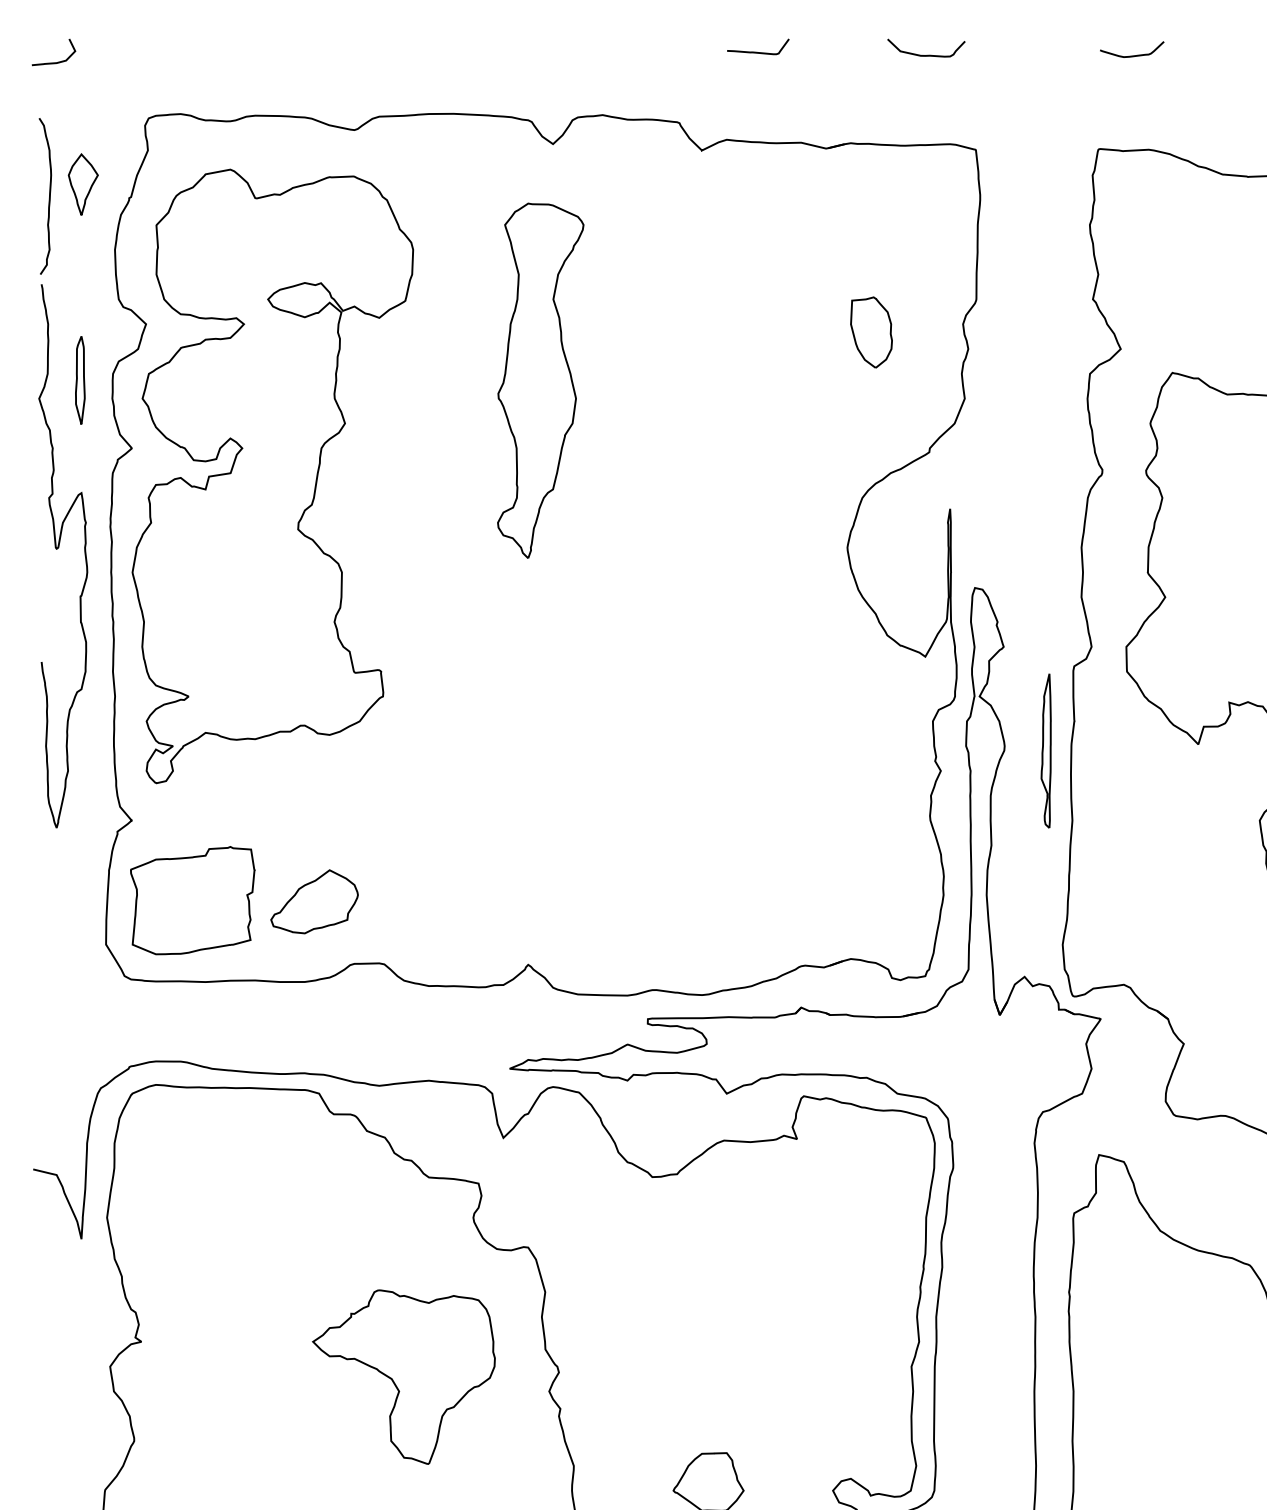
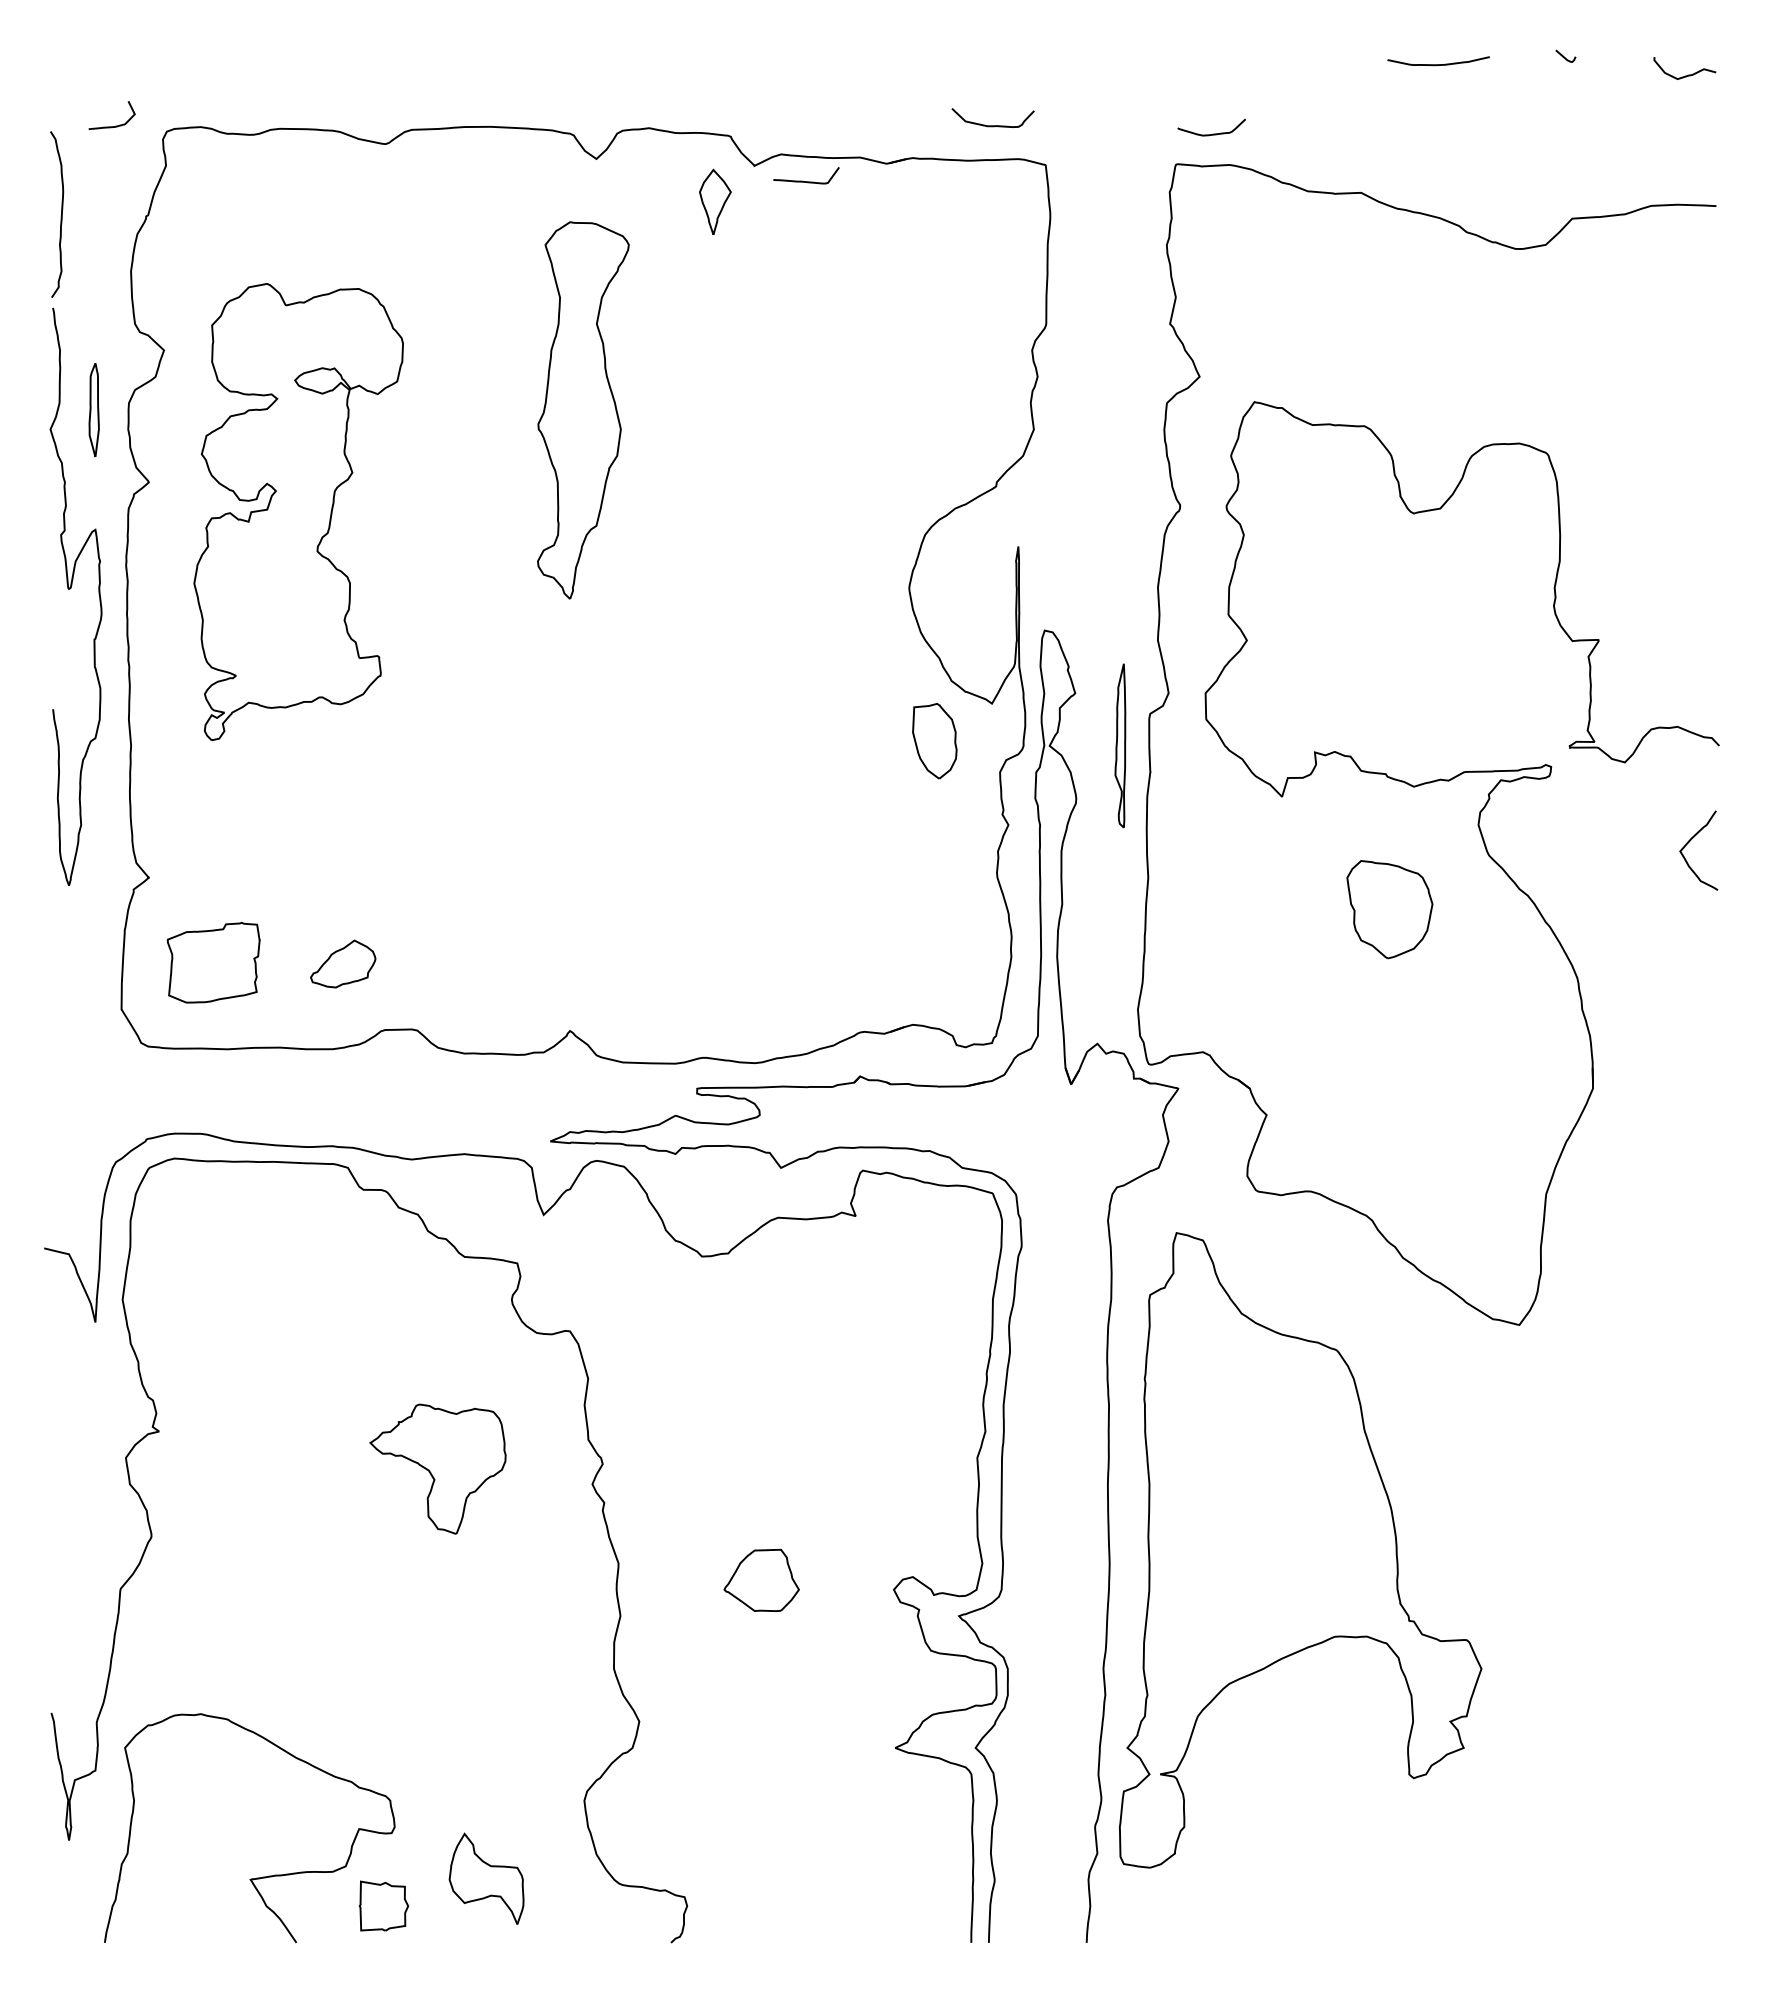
curve: (755, 51) -> (803, 180), moved
curve: (925, 55) -> (992, 125), moved
curve: (1132, 55) -> (1212, 133), moved
curve: (57, 61) -> (115, 125), moved
part: (83, 184) -> (715, 201), moved
part: (871, 332) -> (934, 741), moved
part: (272, 475) -> (298, 511), size x0.7
part: (1046, 750) -> (1120, 745), moved
part: (192, 900) -> (213, 962), size x0.7
part: (314, 901) -> (343, 963), size x0.7
part: (403, 1377) -> (437, 1469), size x0.7

